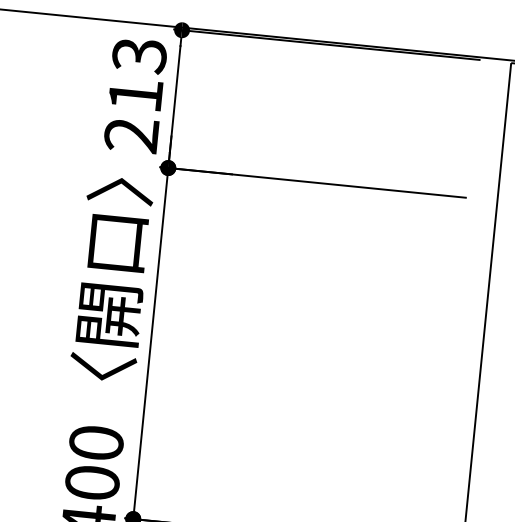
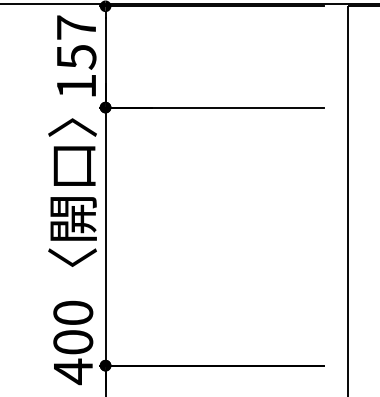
text: (135, 94) -> (76, 56), 213 -> 157

